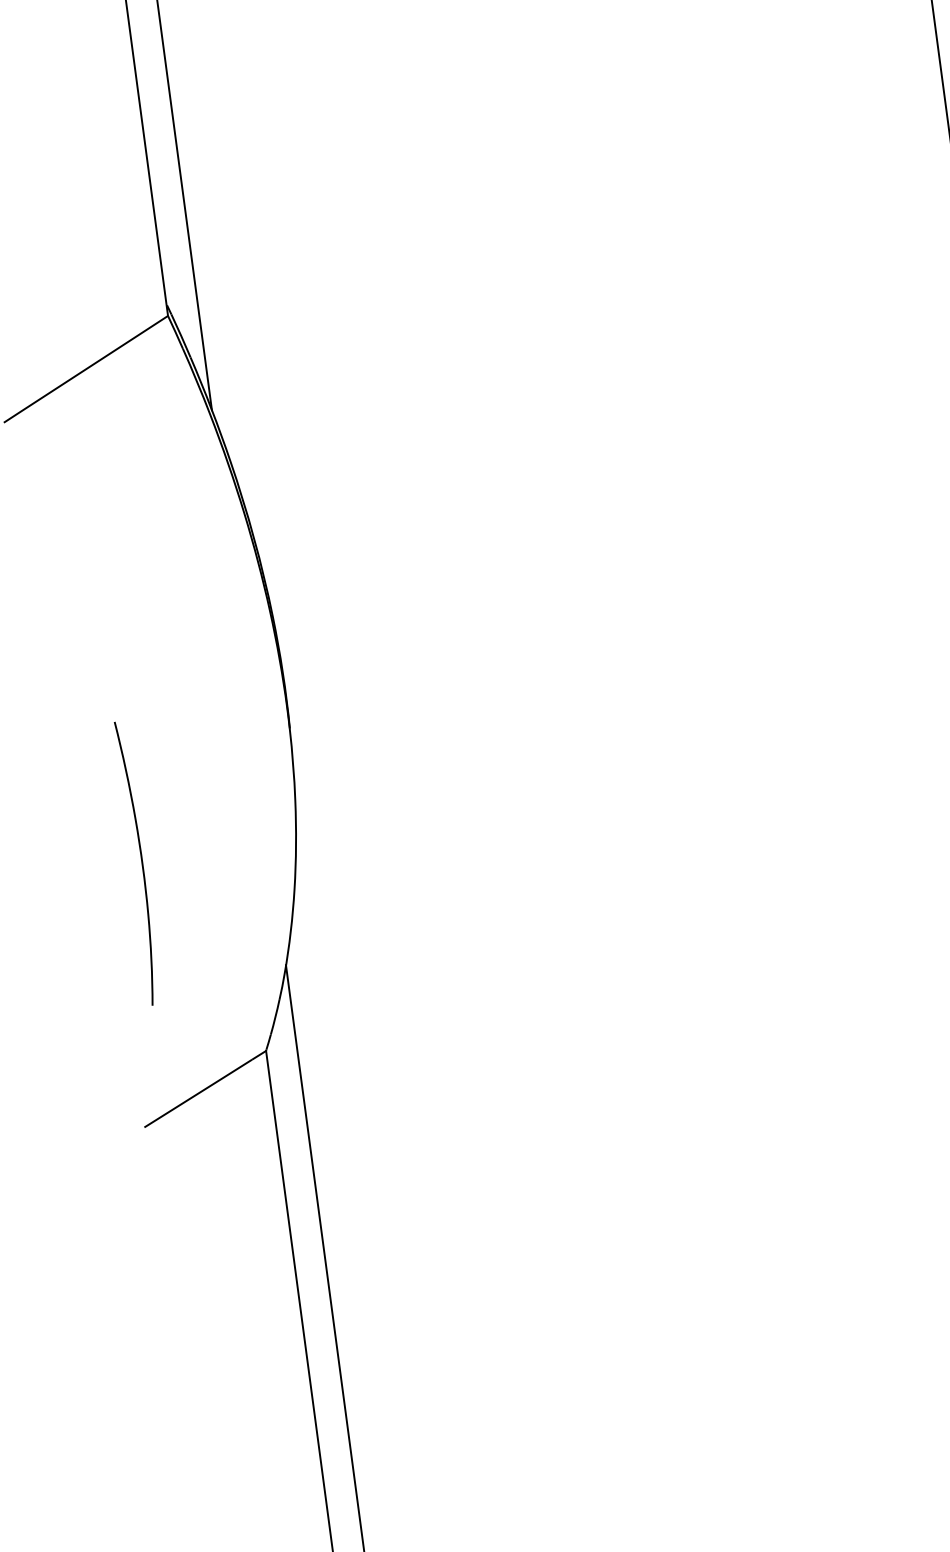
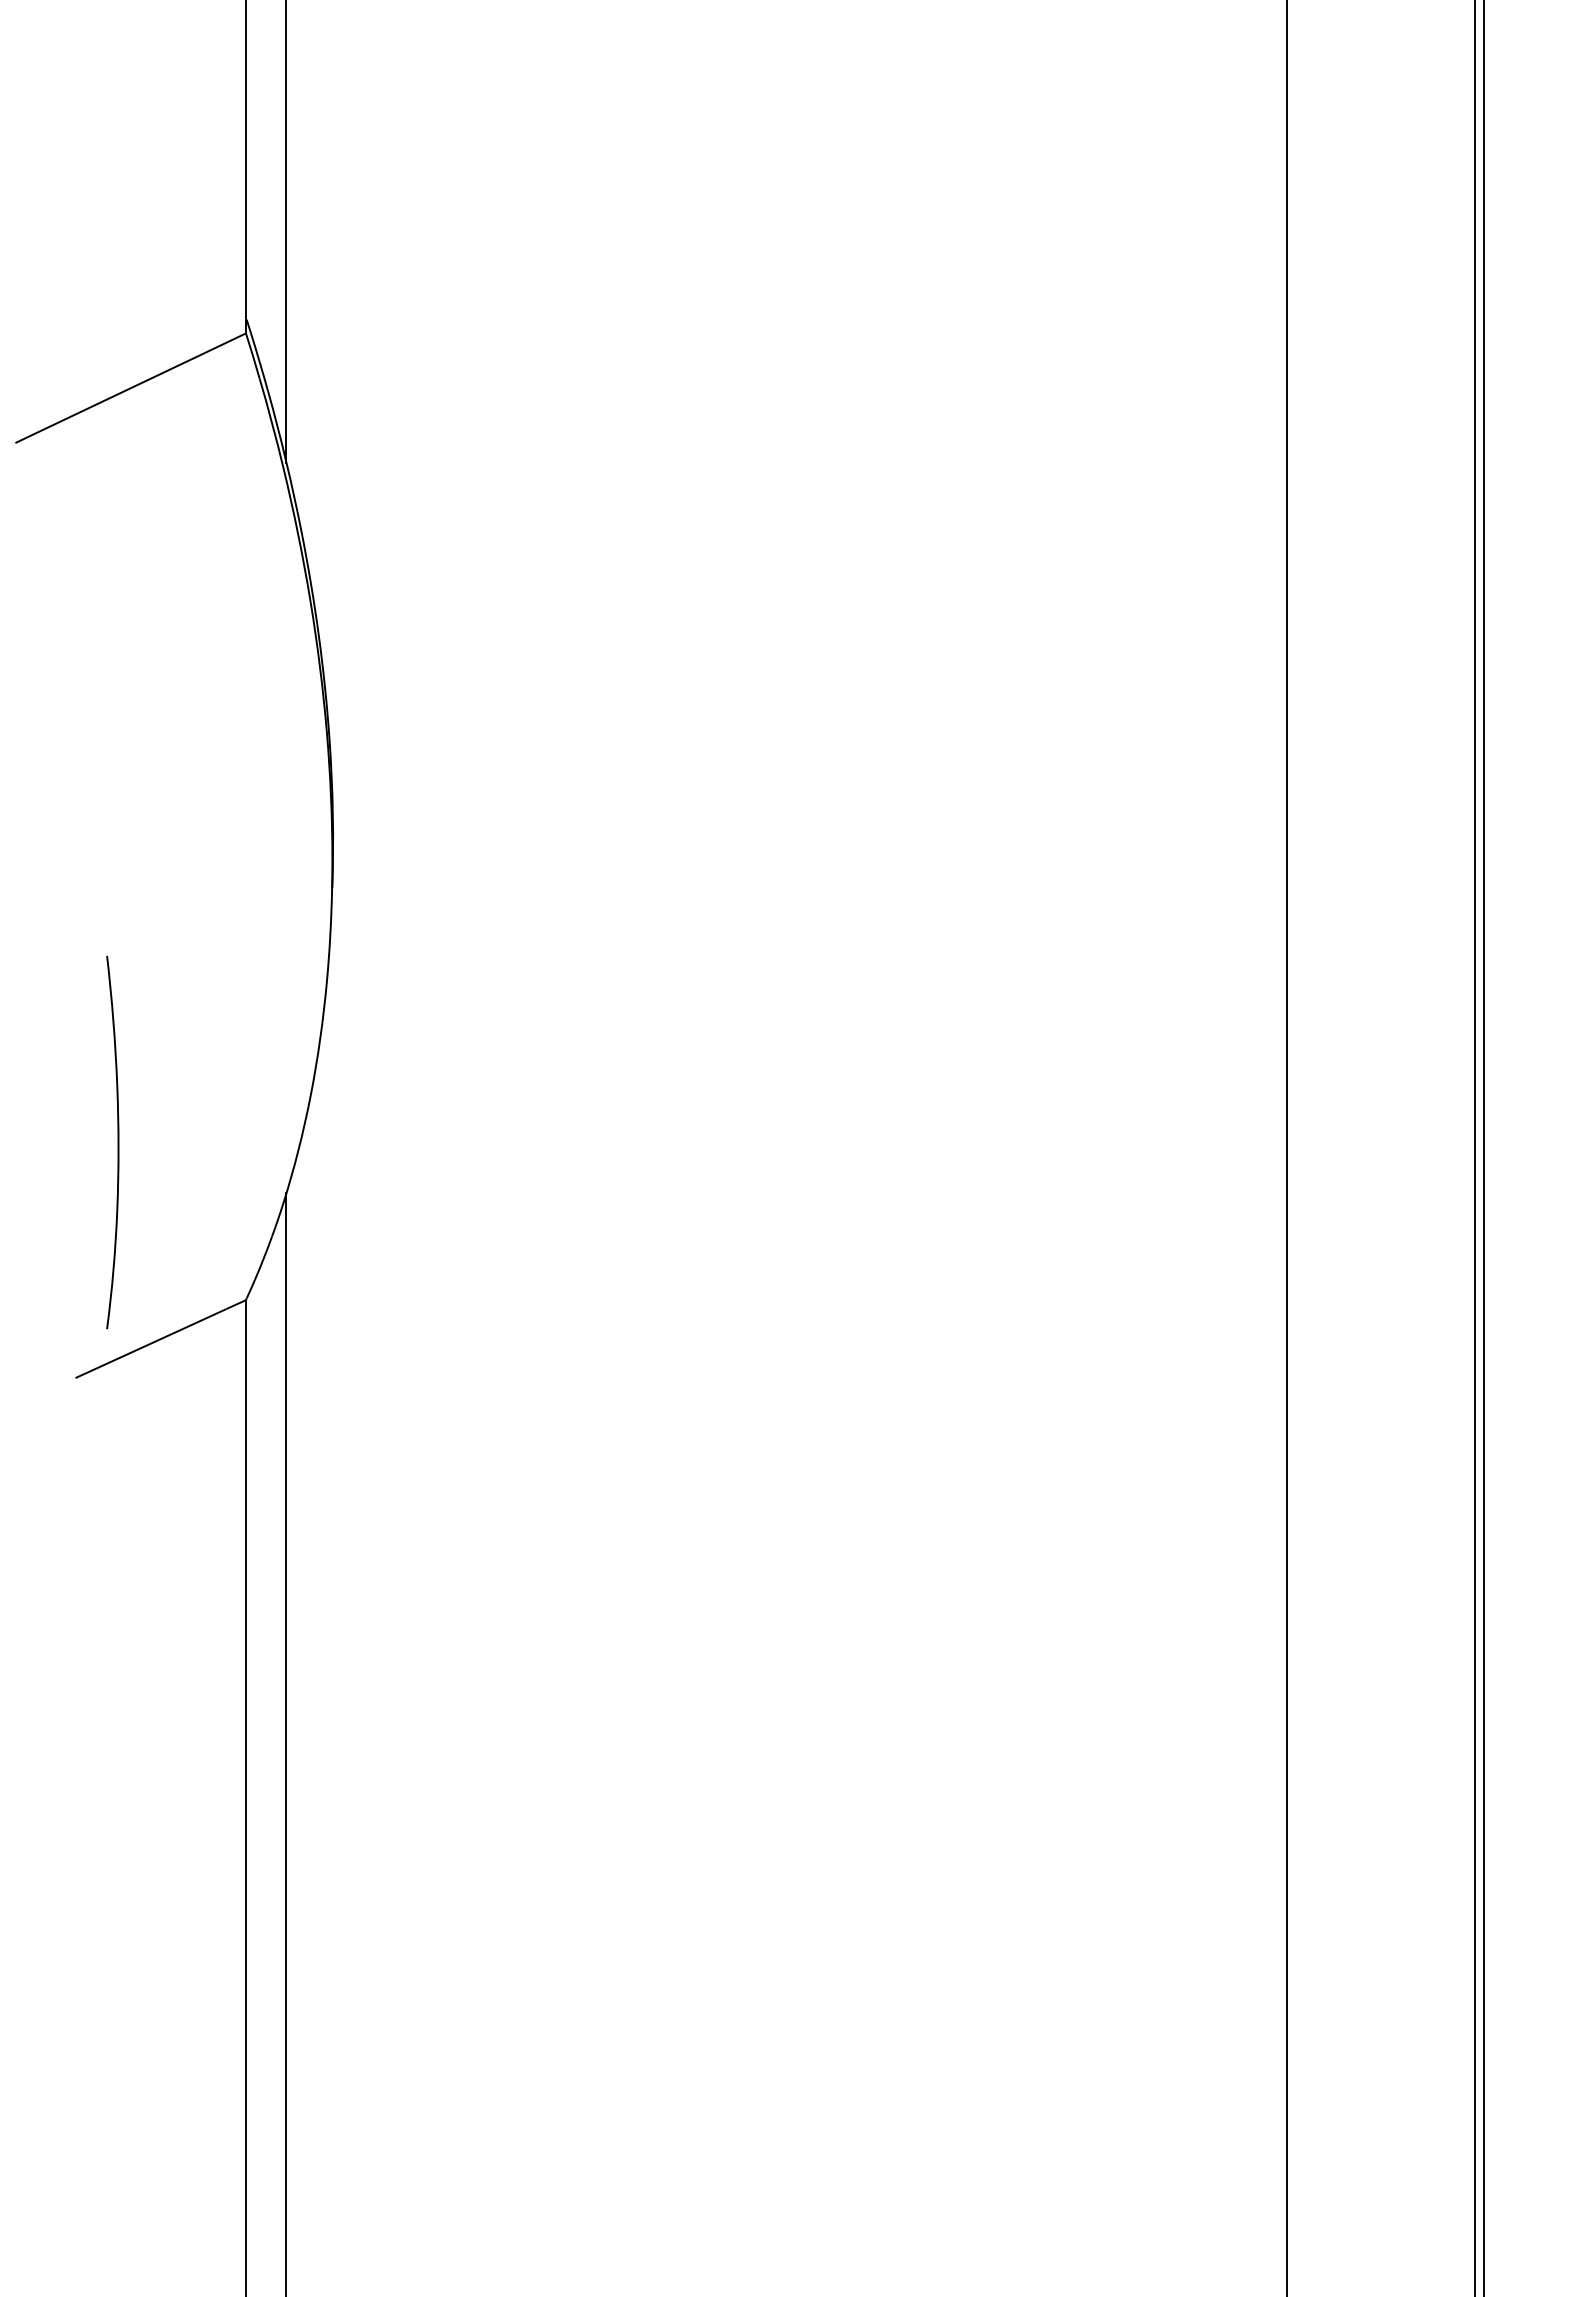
curve: (141, 862) -> (117, 1142), moved

